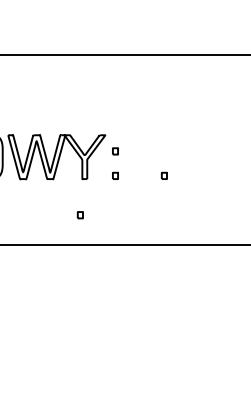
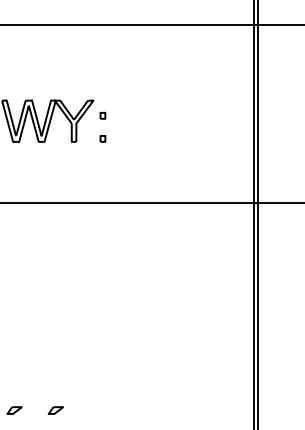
part: (163, 175) -> (148, 138), removed
part: (79, 214) -> (69, 175), removed

